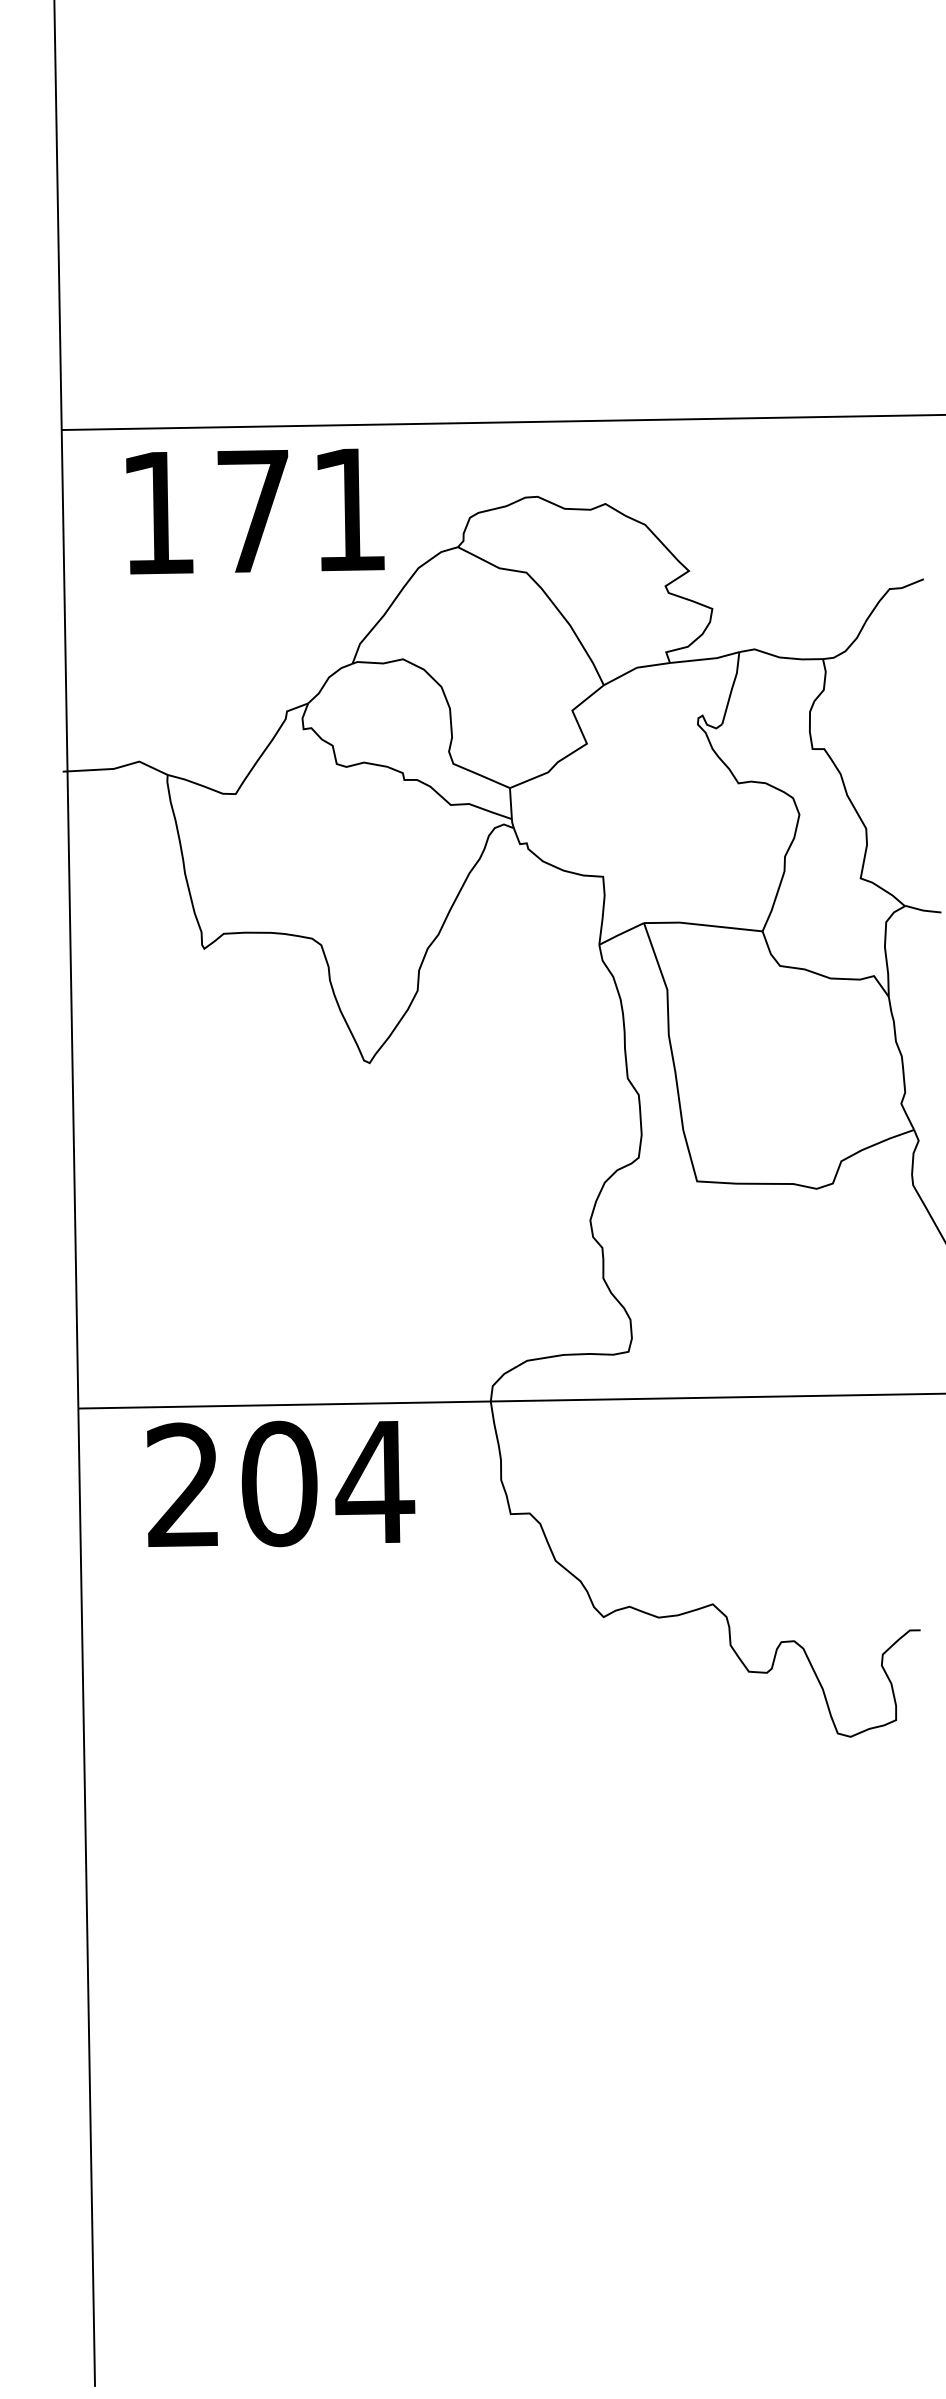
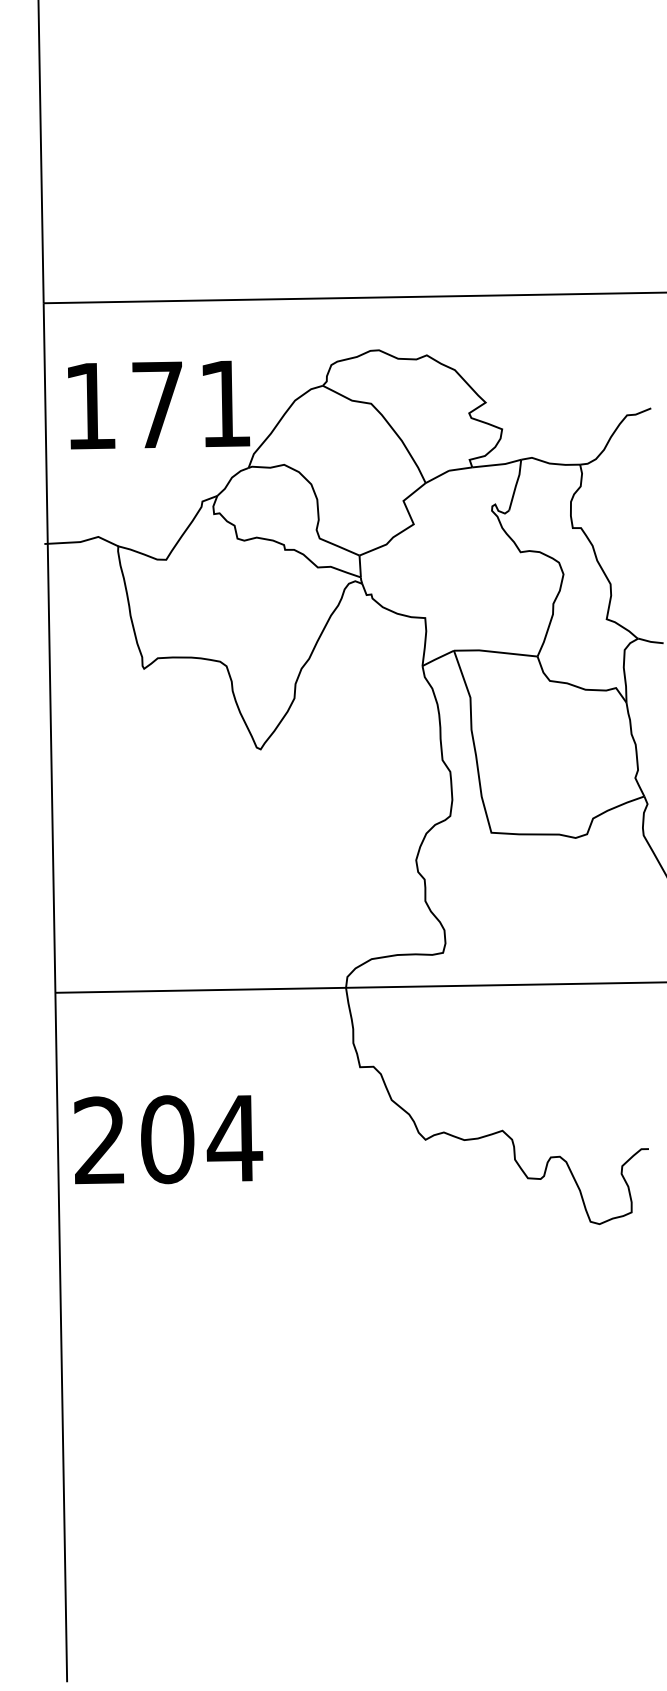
text: (255, 511) -> (159, 405), moved
text: (281, 1483) -> (168, 1139), moved

